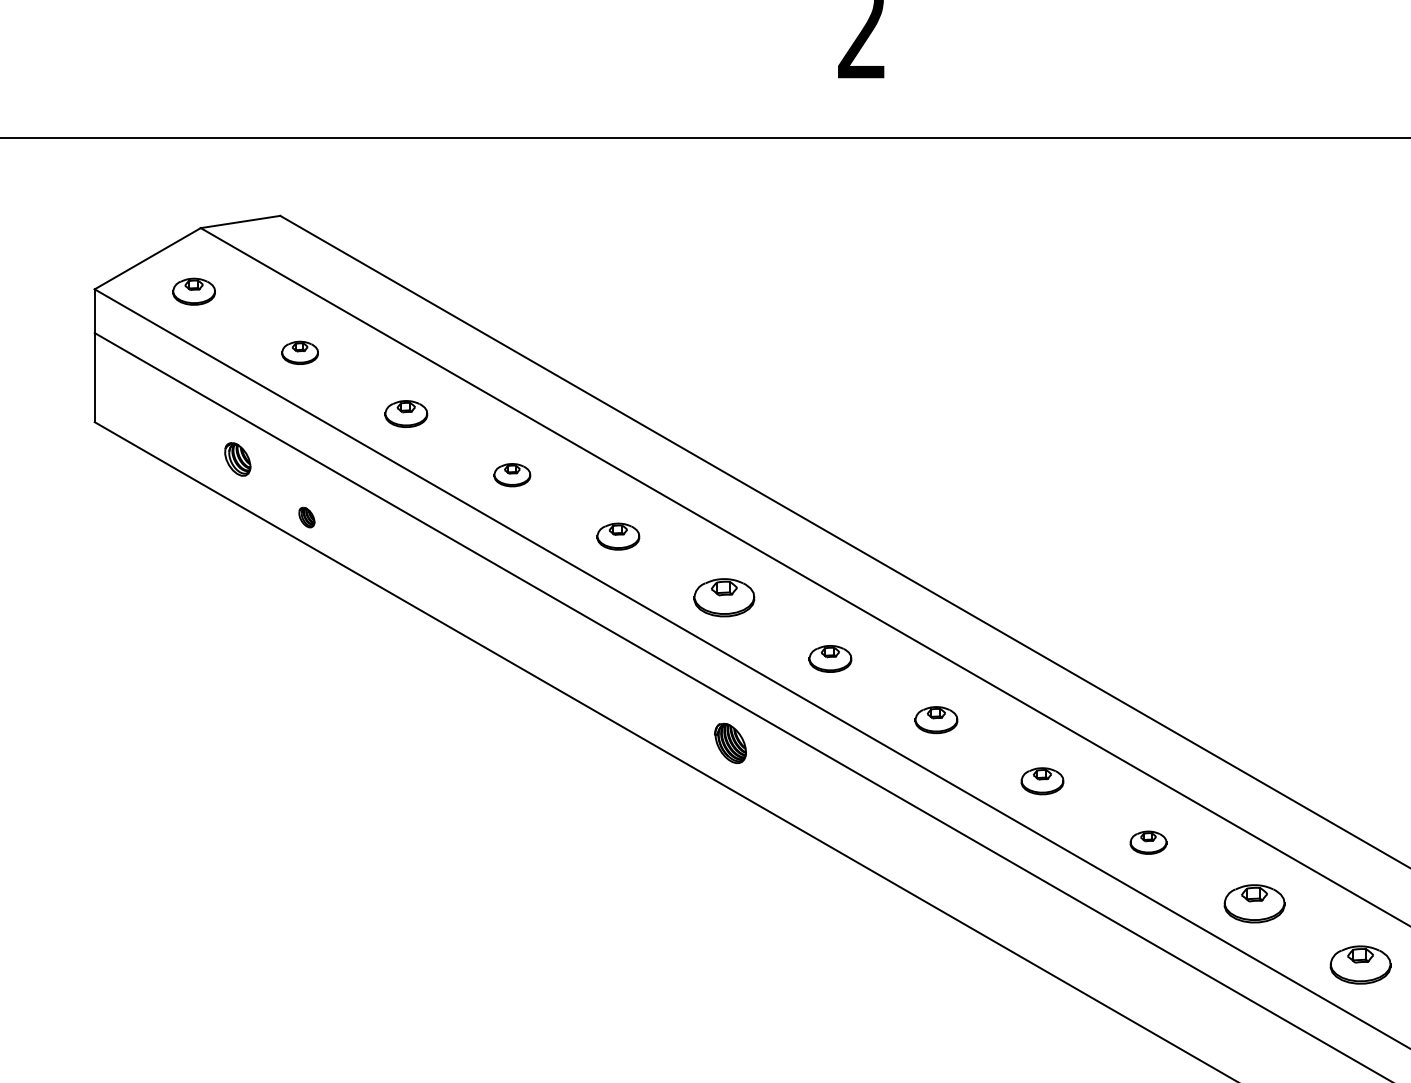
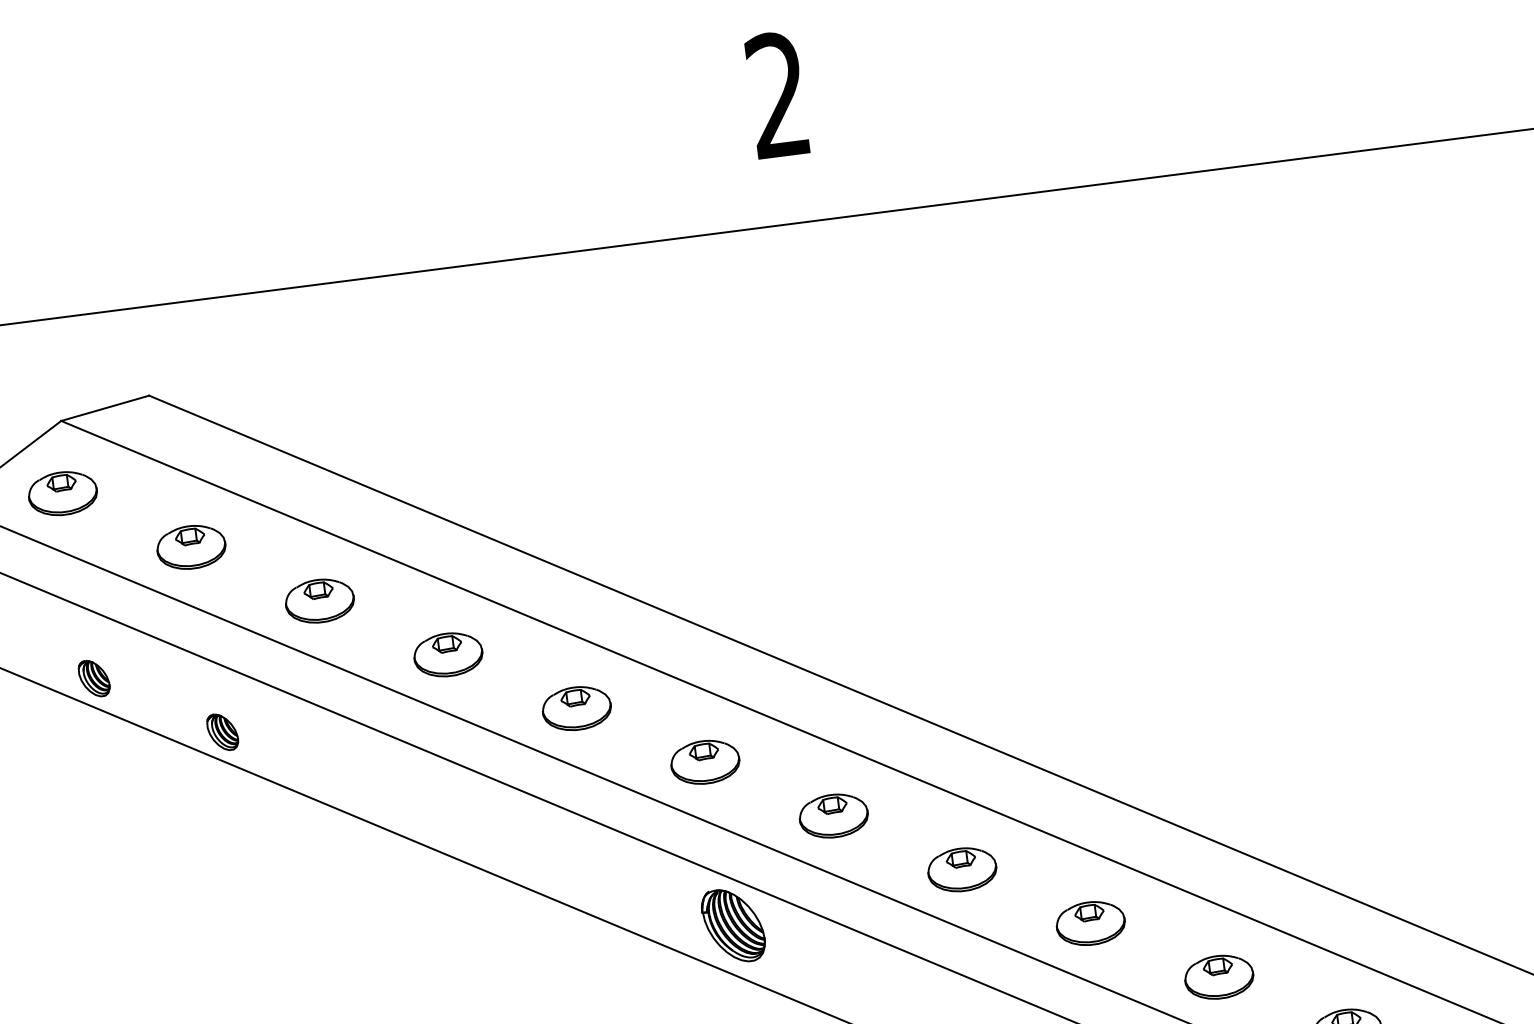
part: (193, 291) -> (62, 493), size x1.43
part: (299, 352) -> (190, 547), size x1.67
part: (406, 413) -> (320, 600), size x1.43
part: (237, 459) -> (93, 678), moved
part: (512, 474) -> (448, 653), size x1.67
part: (306, 517) -> (222, 732), size x1.67
part: (618, 536) -> (577, 708), size x1.43
part: (830, 658) -> (833, 815), size x1.43
part: (936, 719) -> (962, 869), size x1.43
part: (730, 743) -> (733, 925), size x1.67
part: (1042, 780) -> (1090, 922), size x1.43
part: (1148, 842) -> (1219, 977), size x1.67

